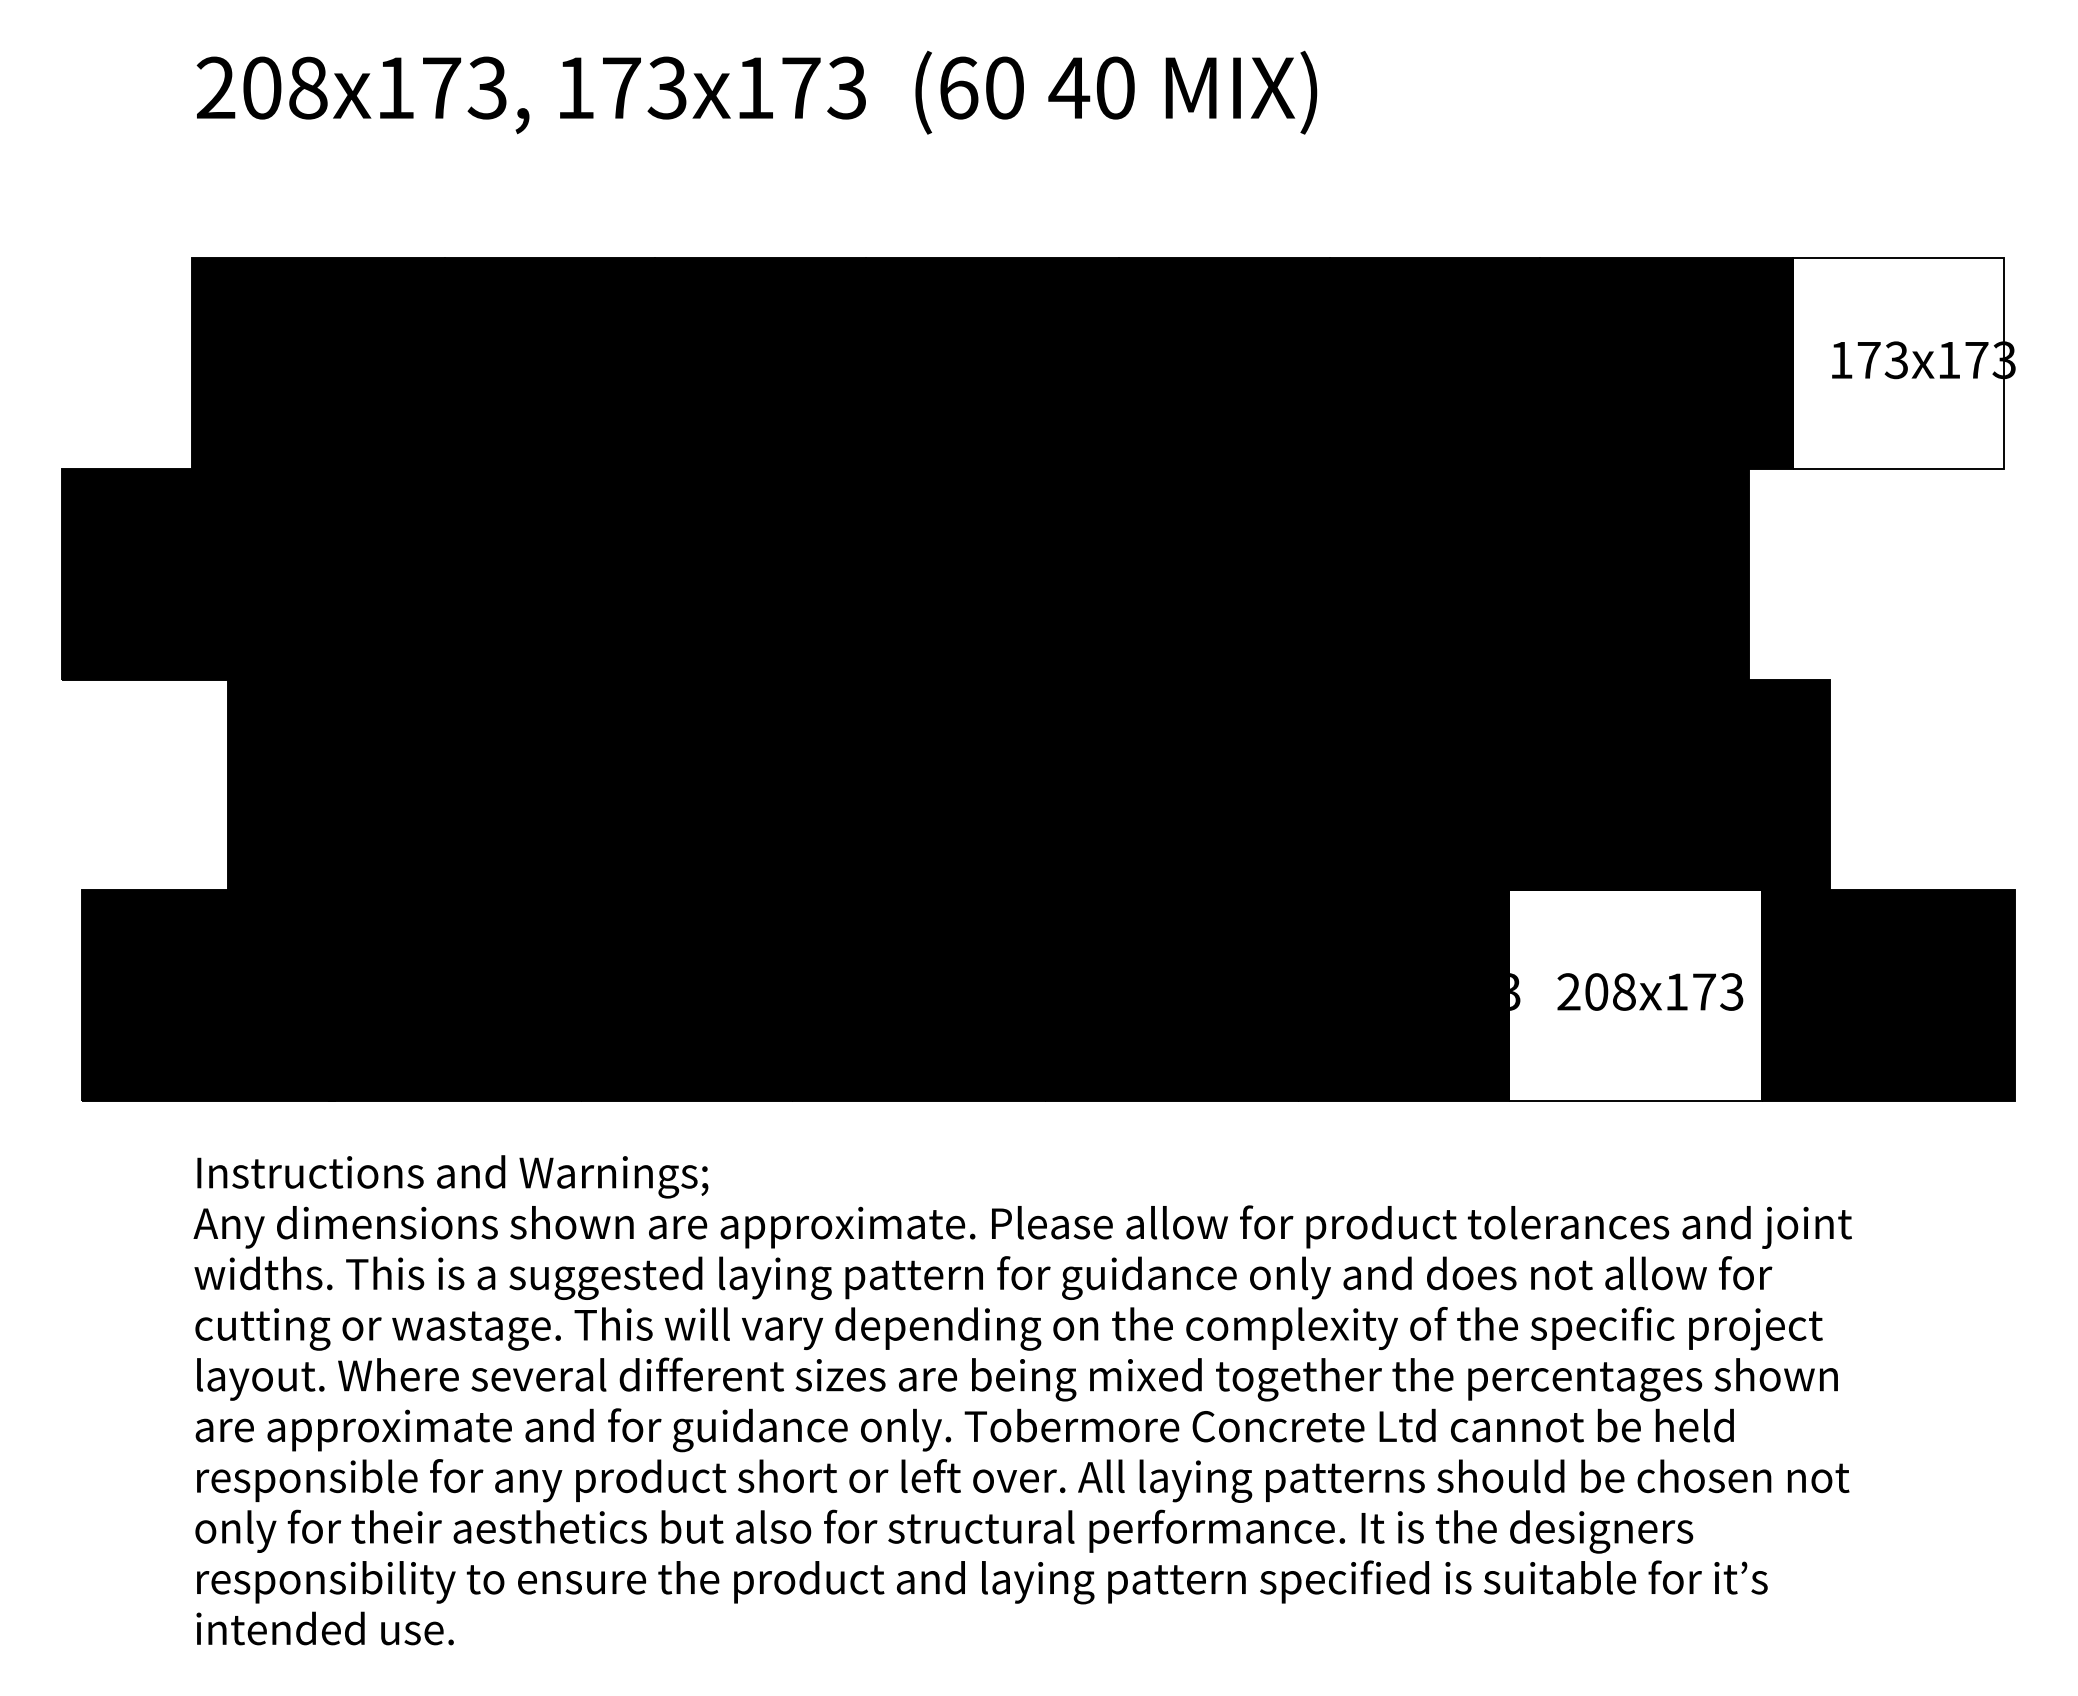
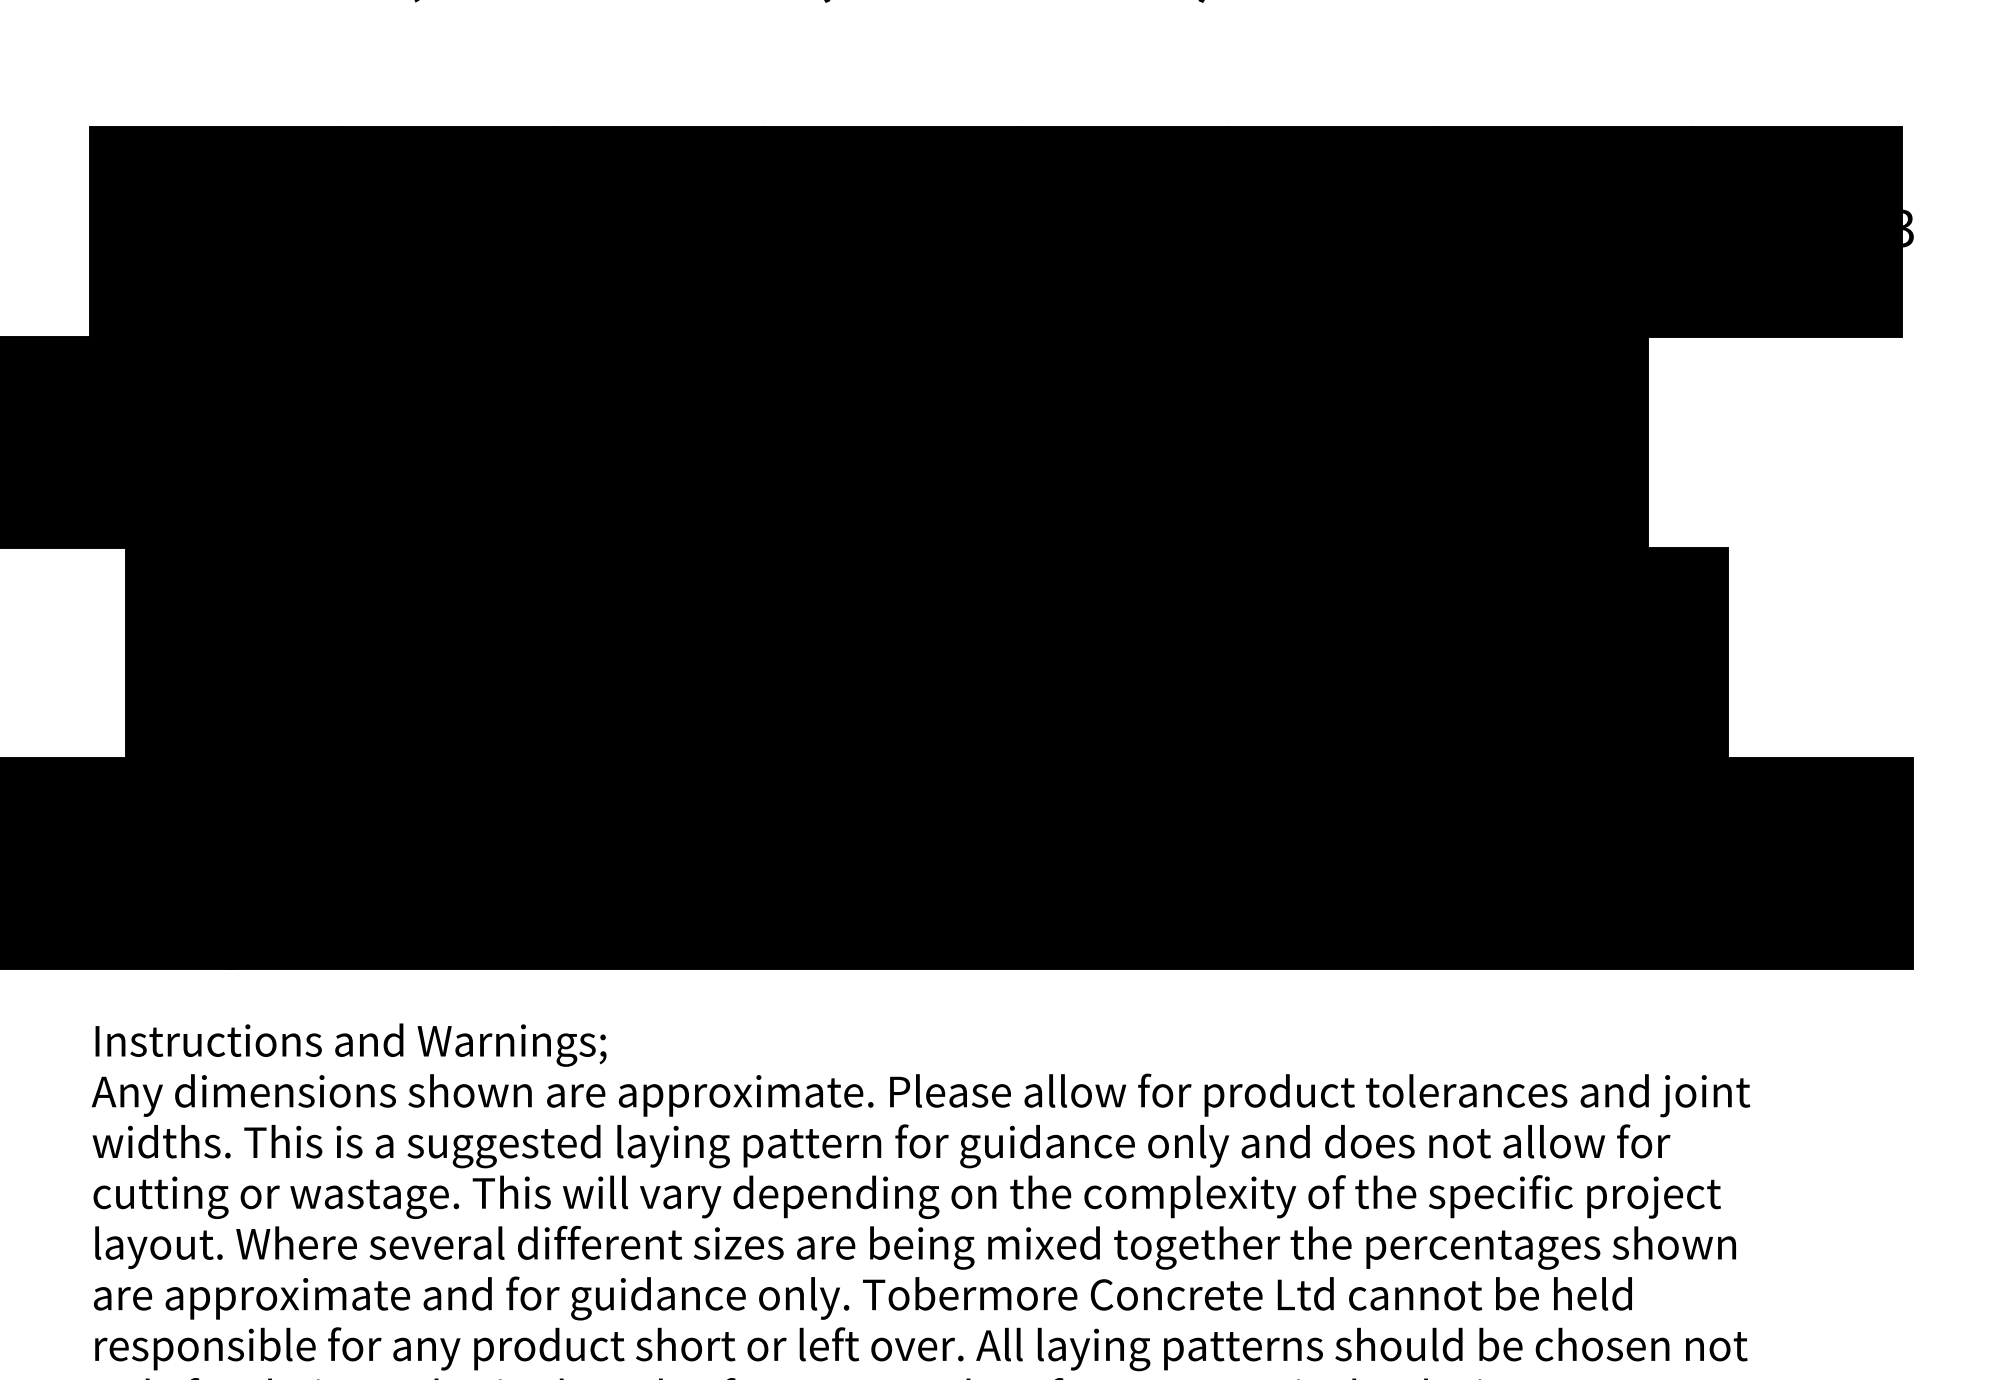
fill: (1898, 363) -> (1796, 231), added
fill: (1635, 995) -> (1533, 863), added

